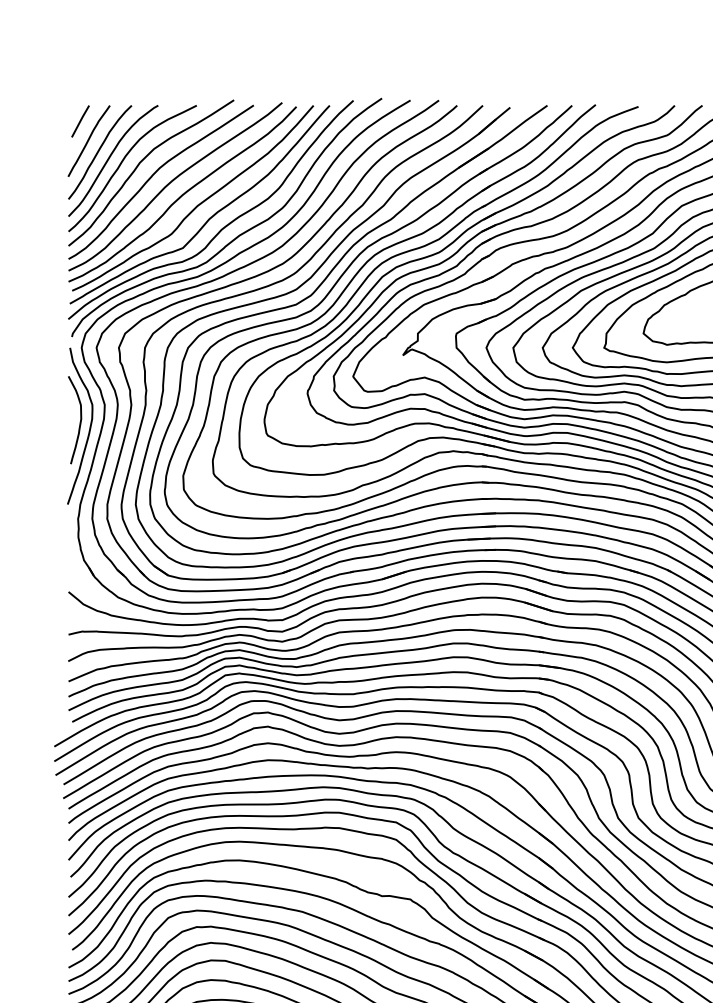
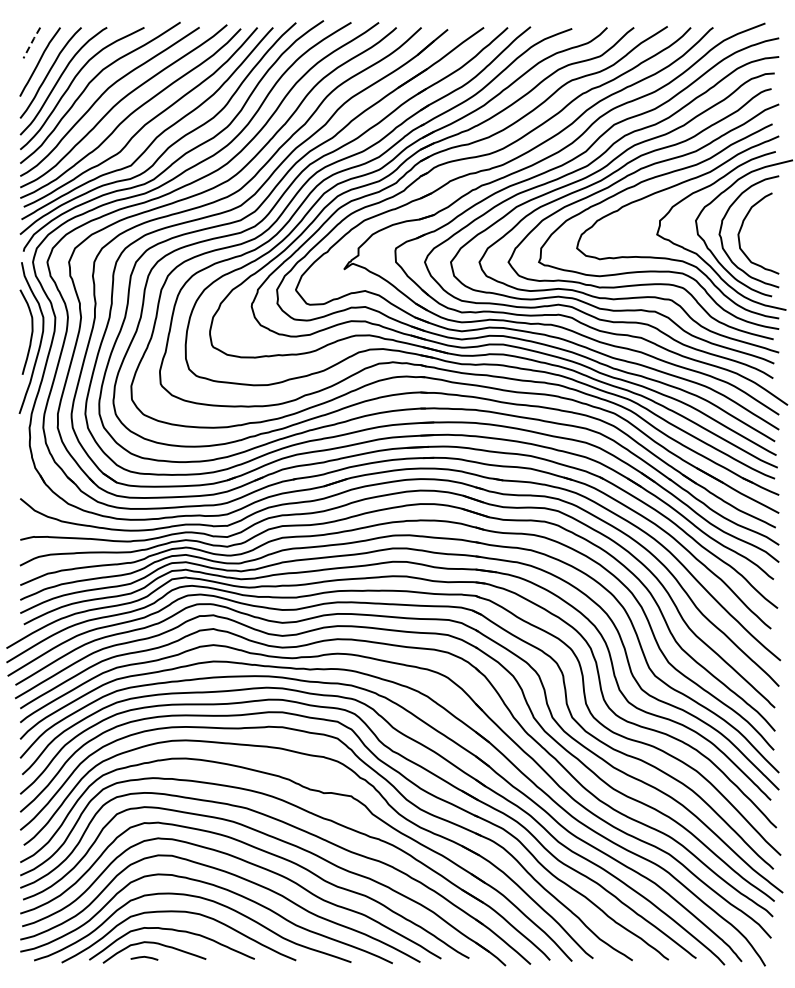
line: (80, 120) -> (31, 42), solid -> dashed

